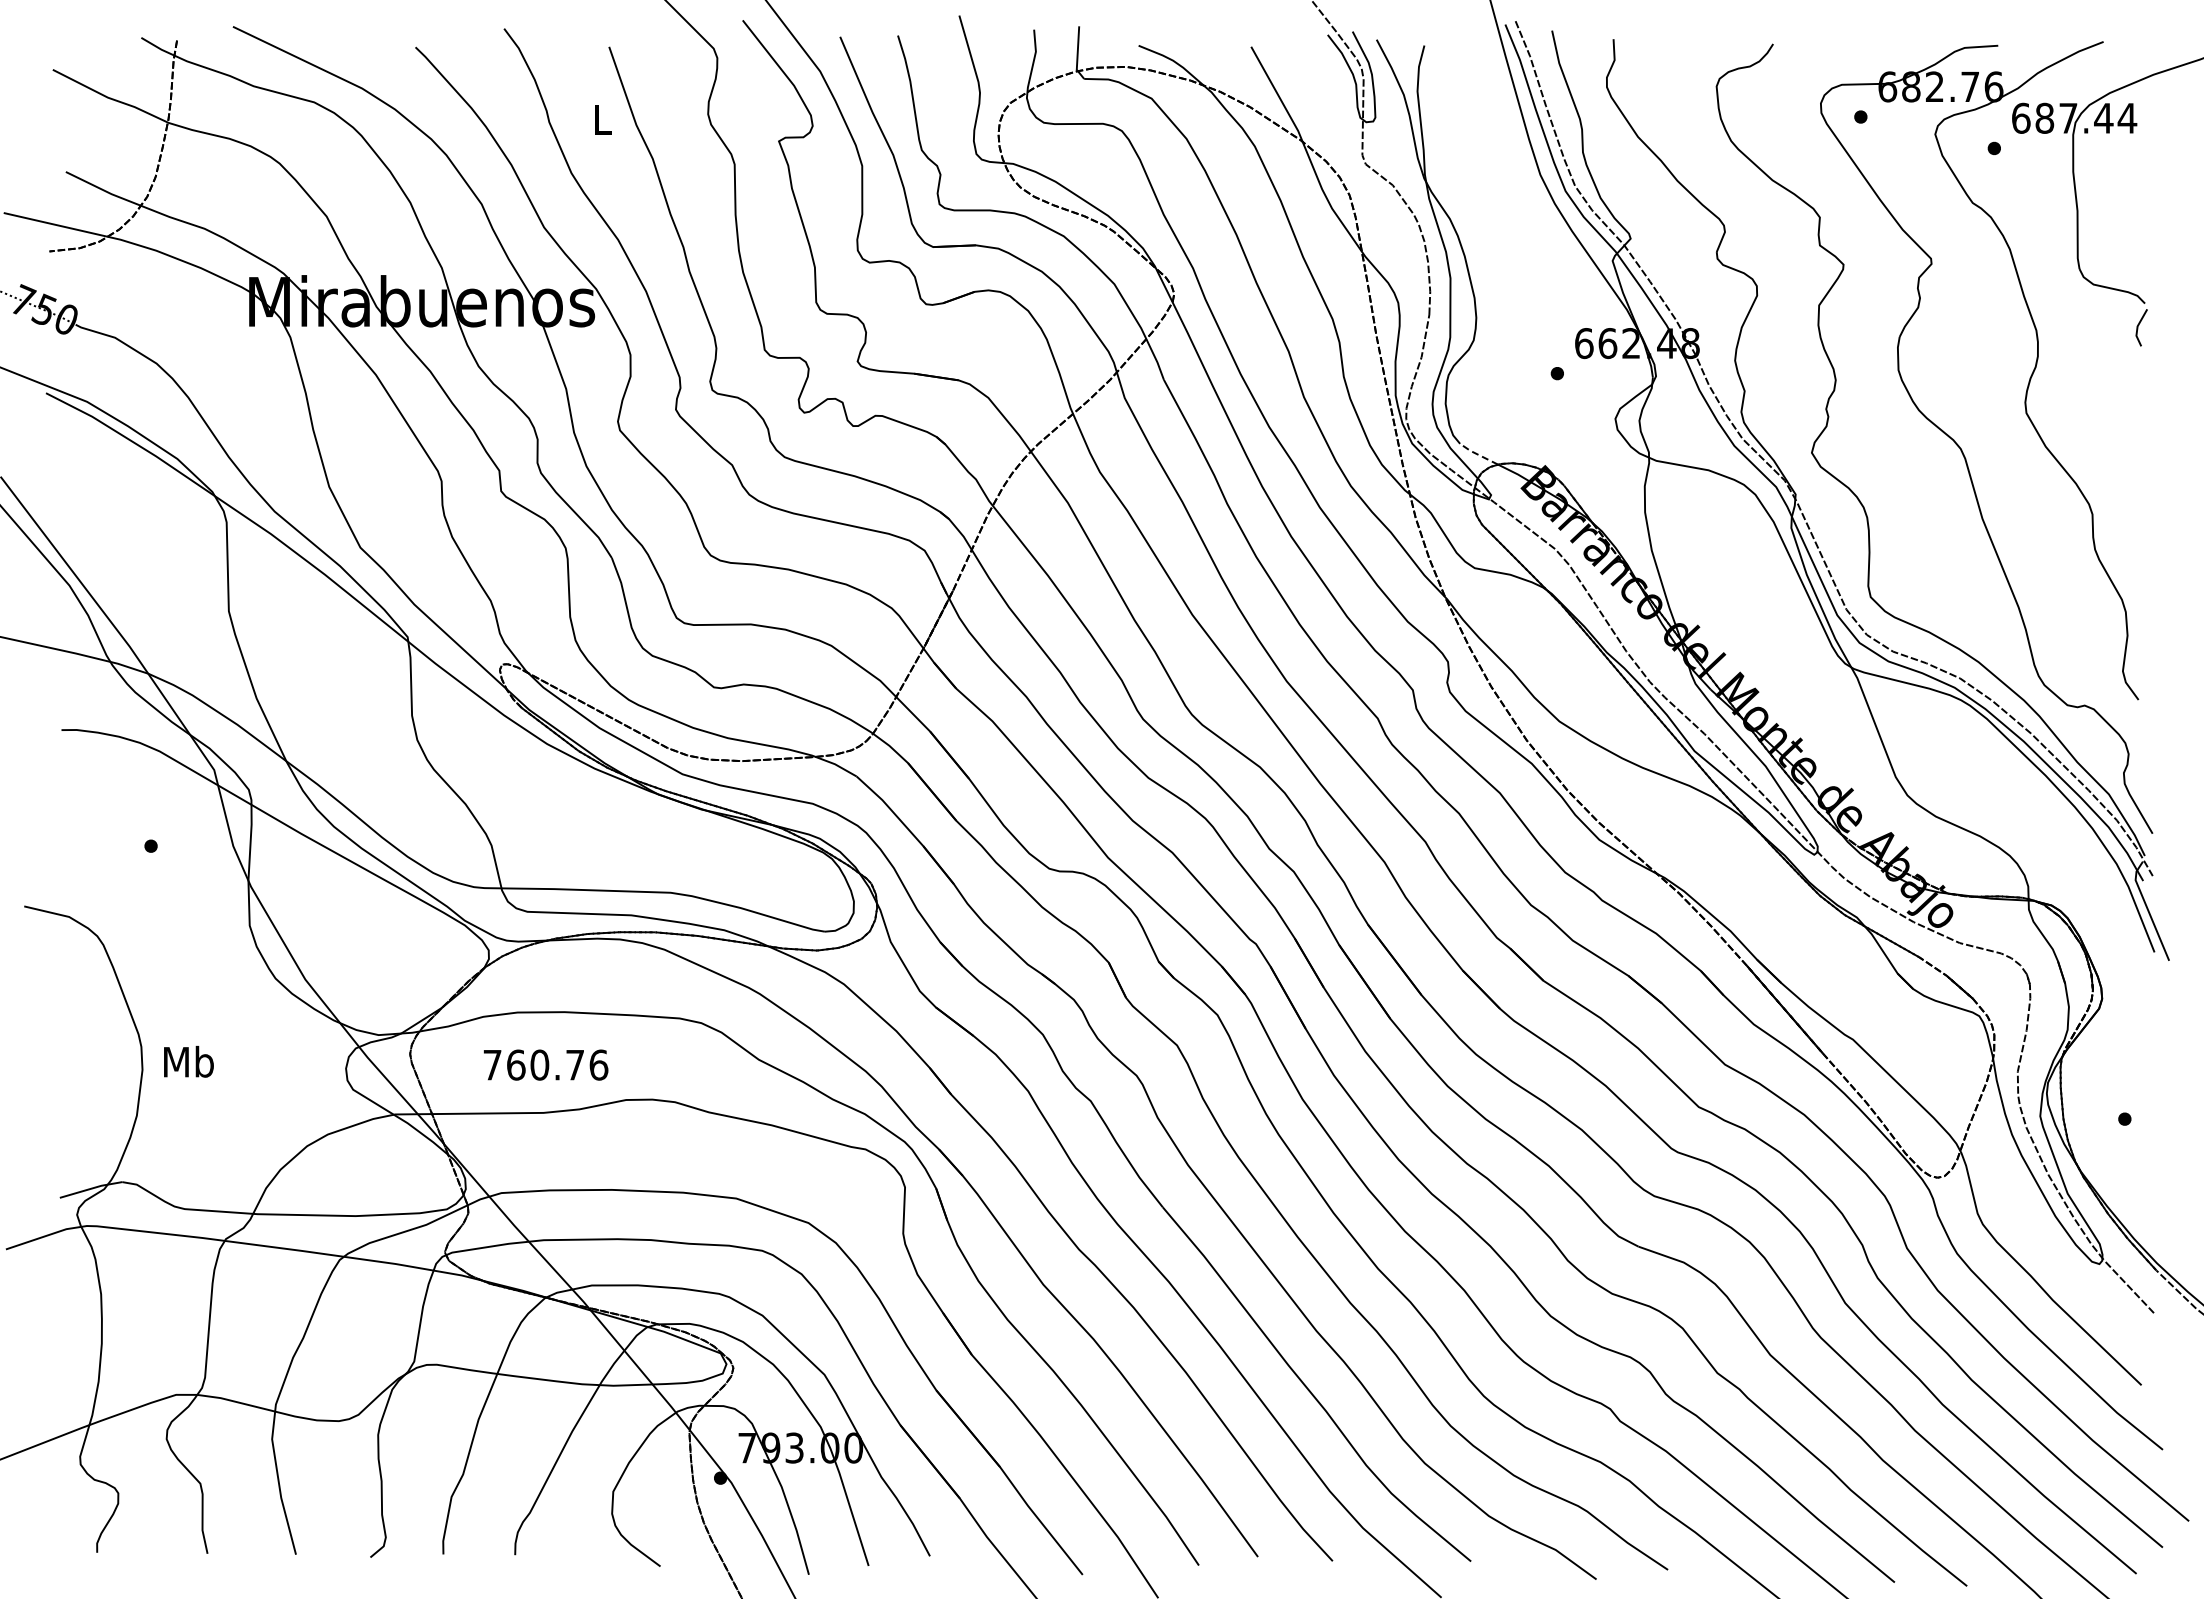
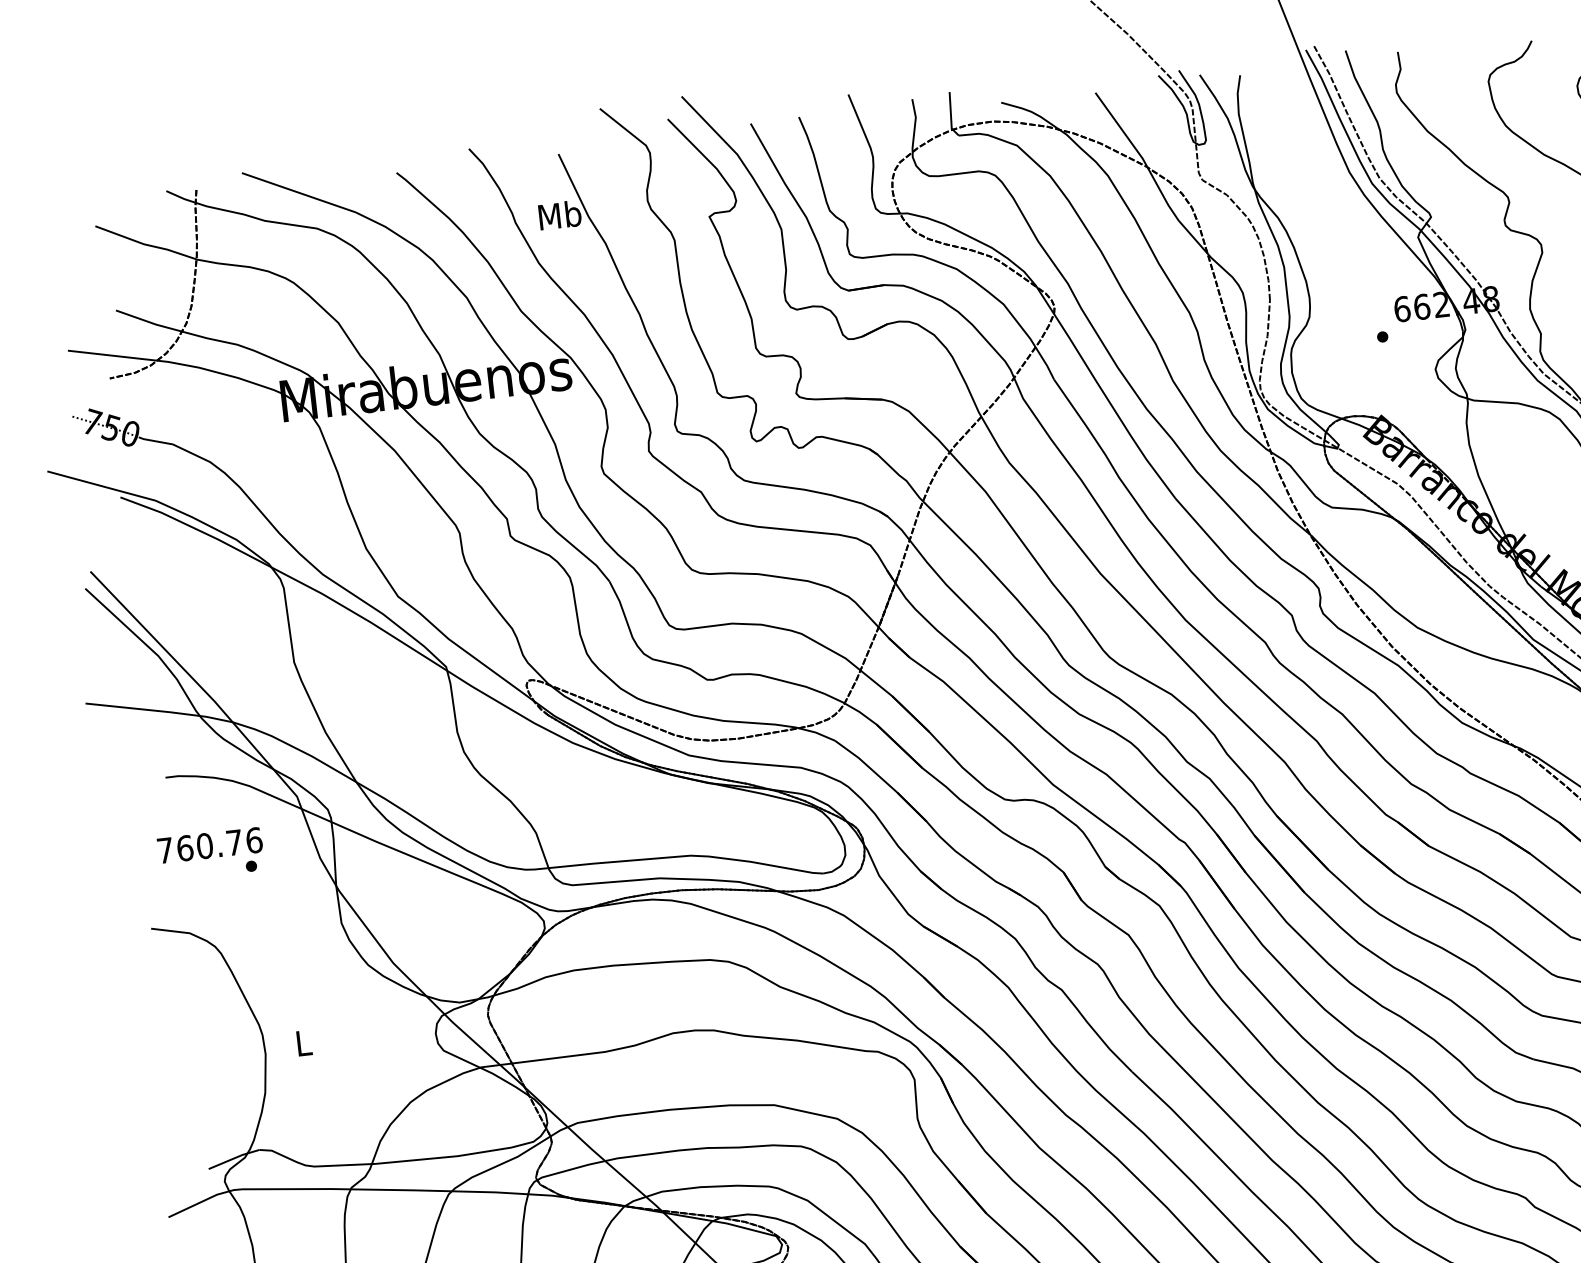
text: (602, 119) -> (559, 215), L -> Mb
line: (1478, 454) -> (1324, 412), dashed -> solid
text: (188, 1061) -> (303, 1042), Mb -> L
text: (545, 1064) -> (209, 845), moved

